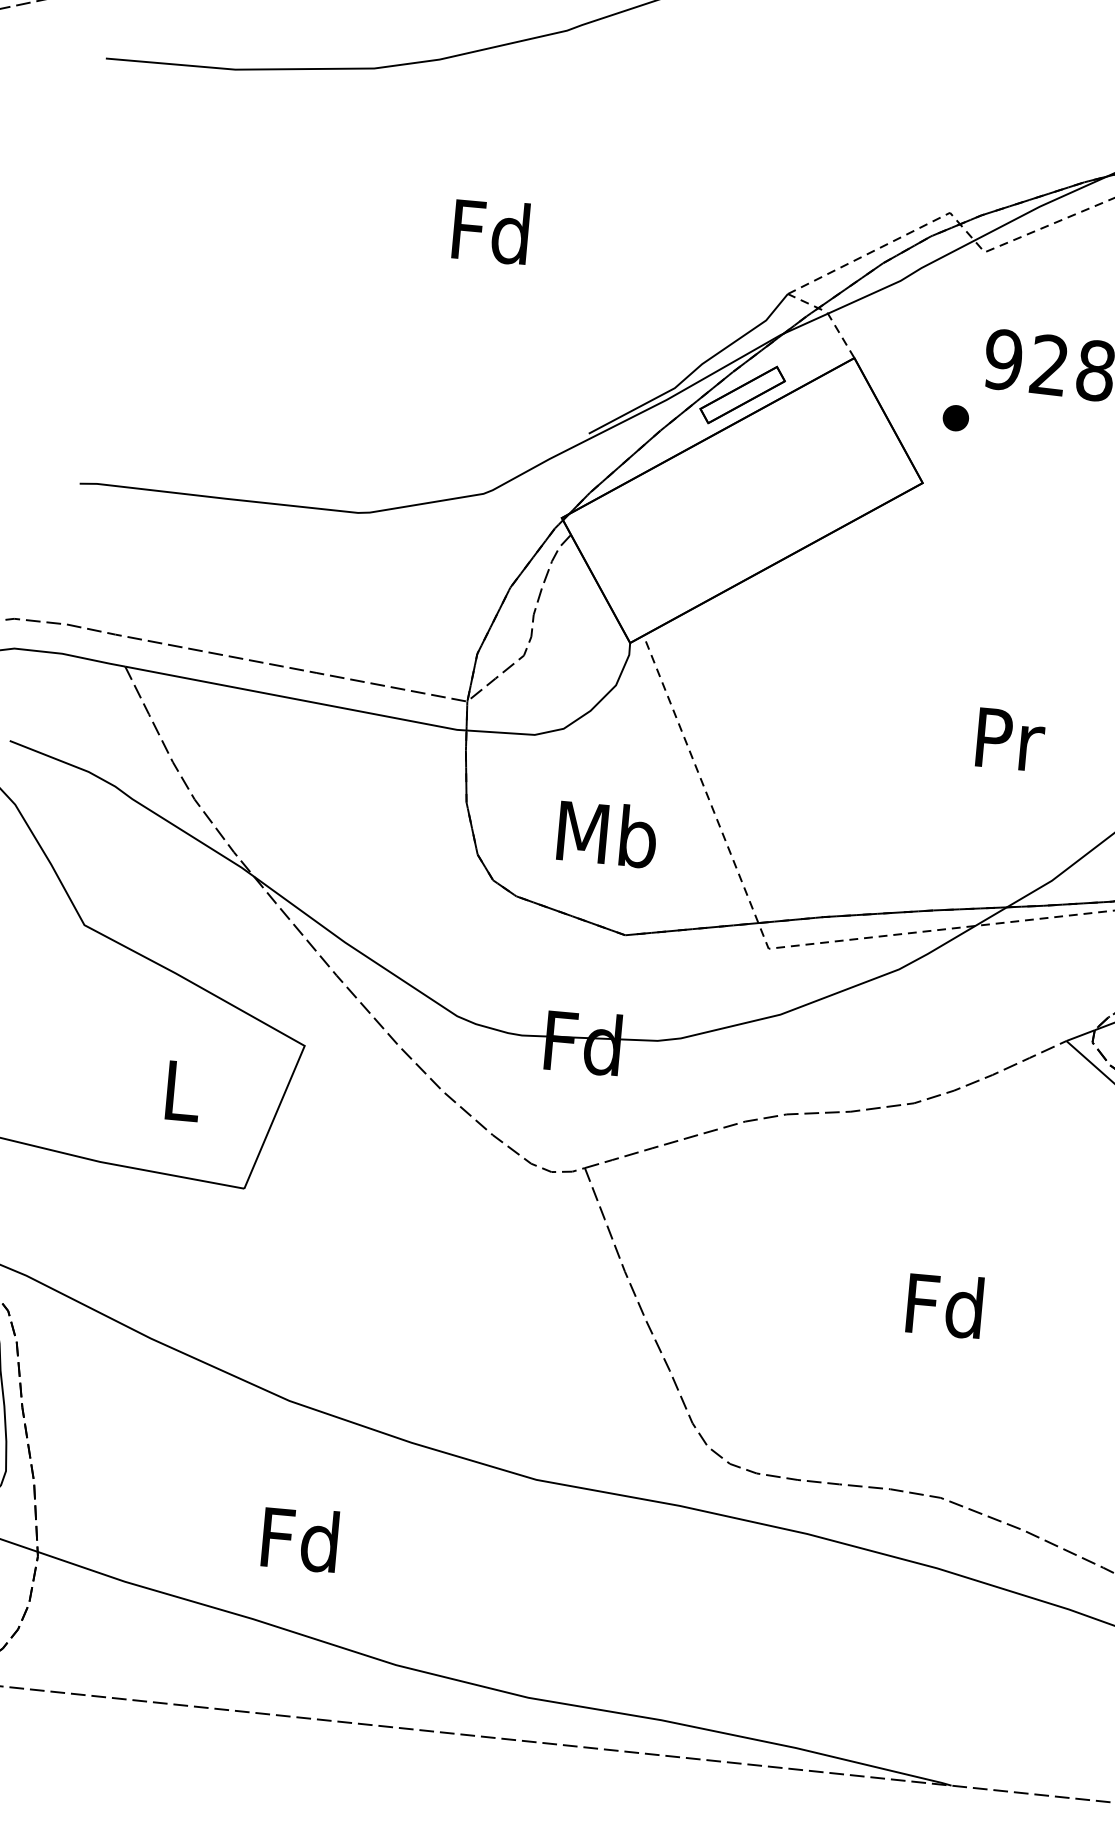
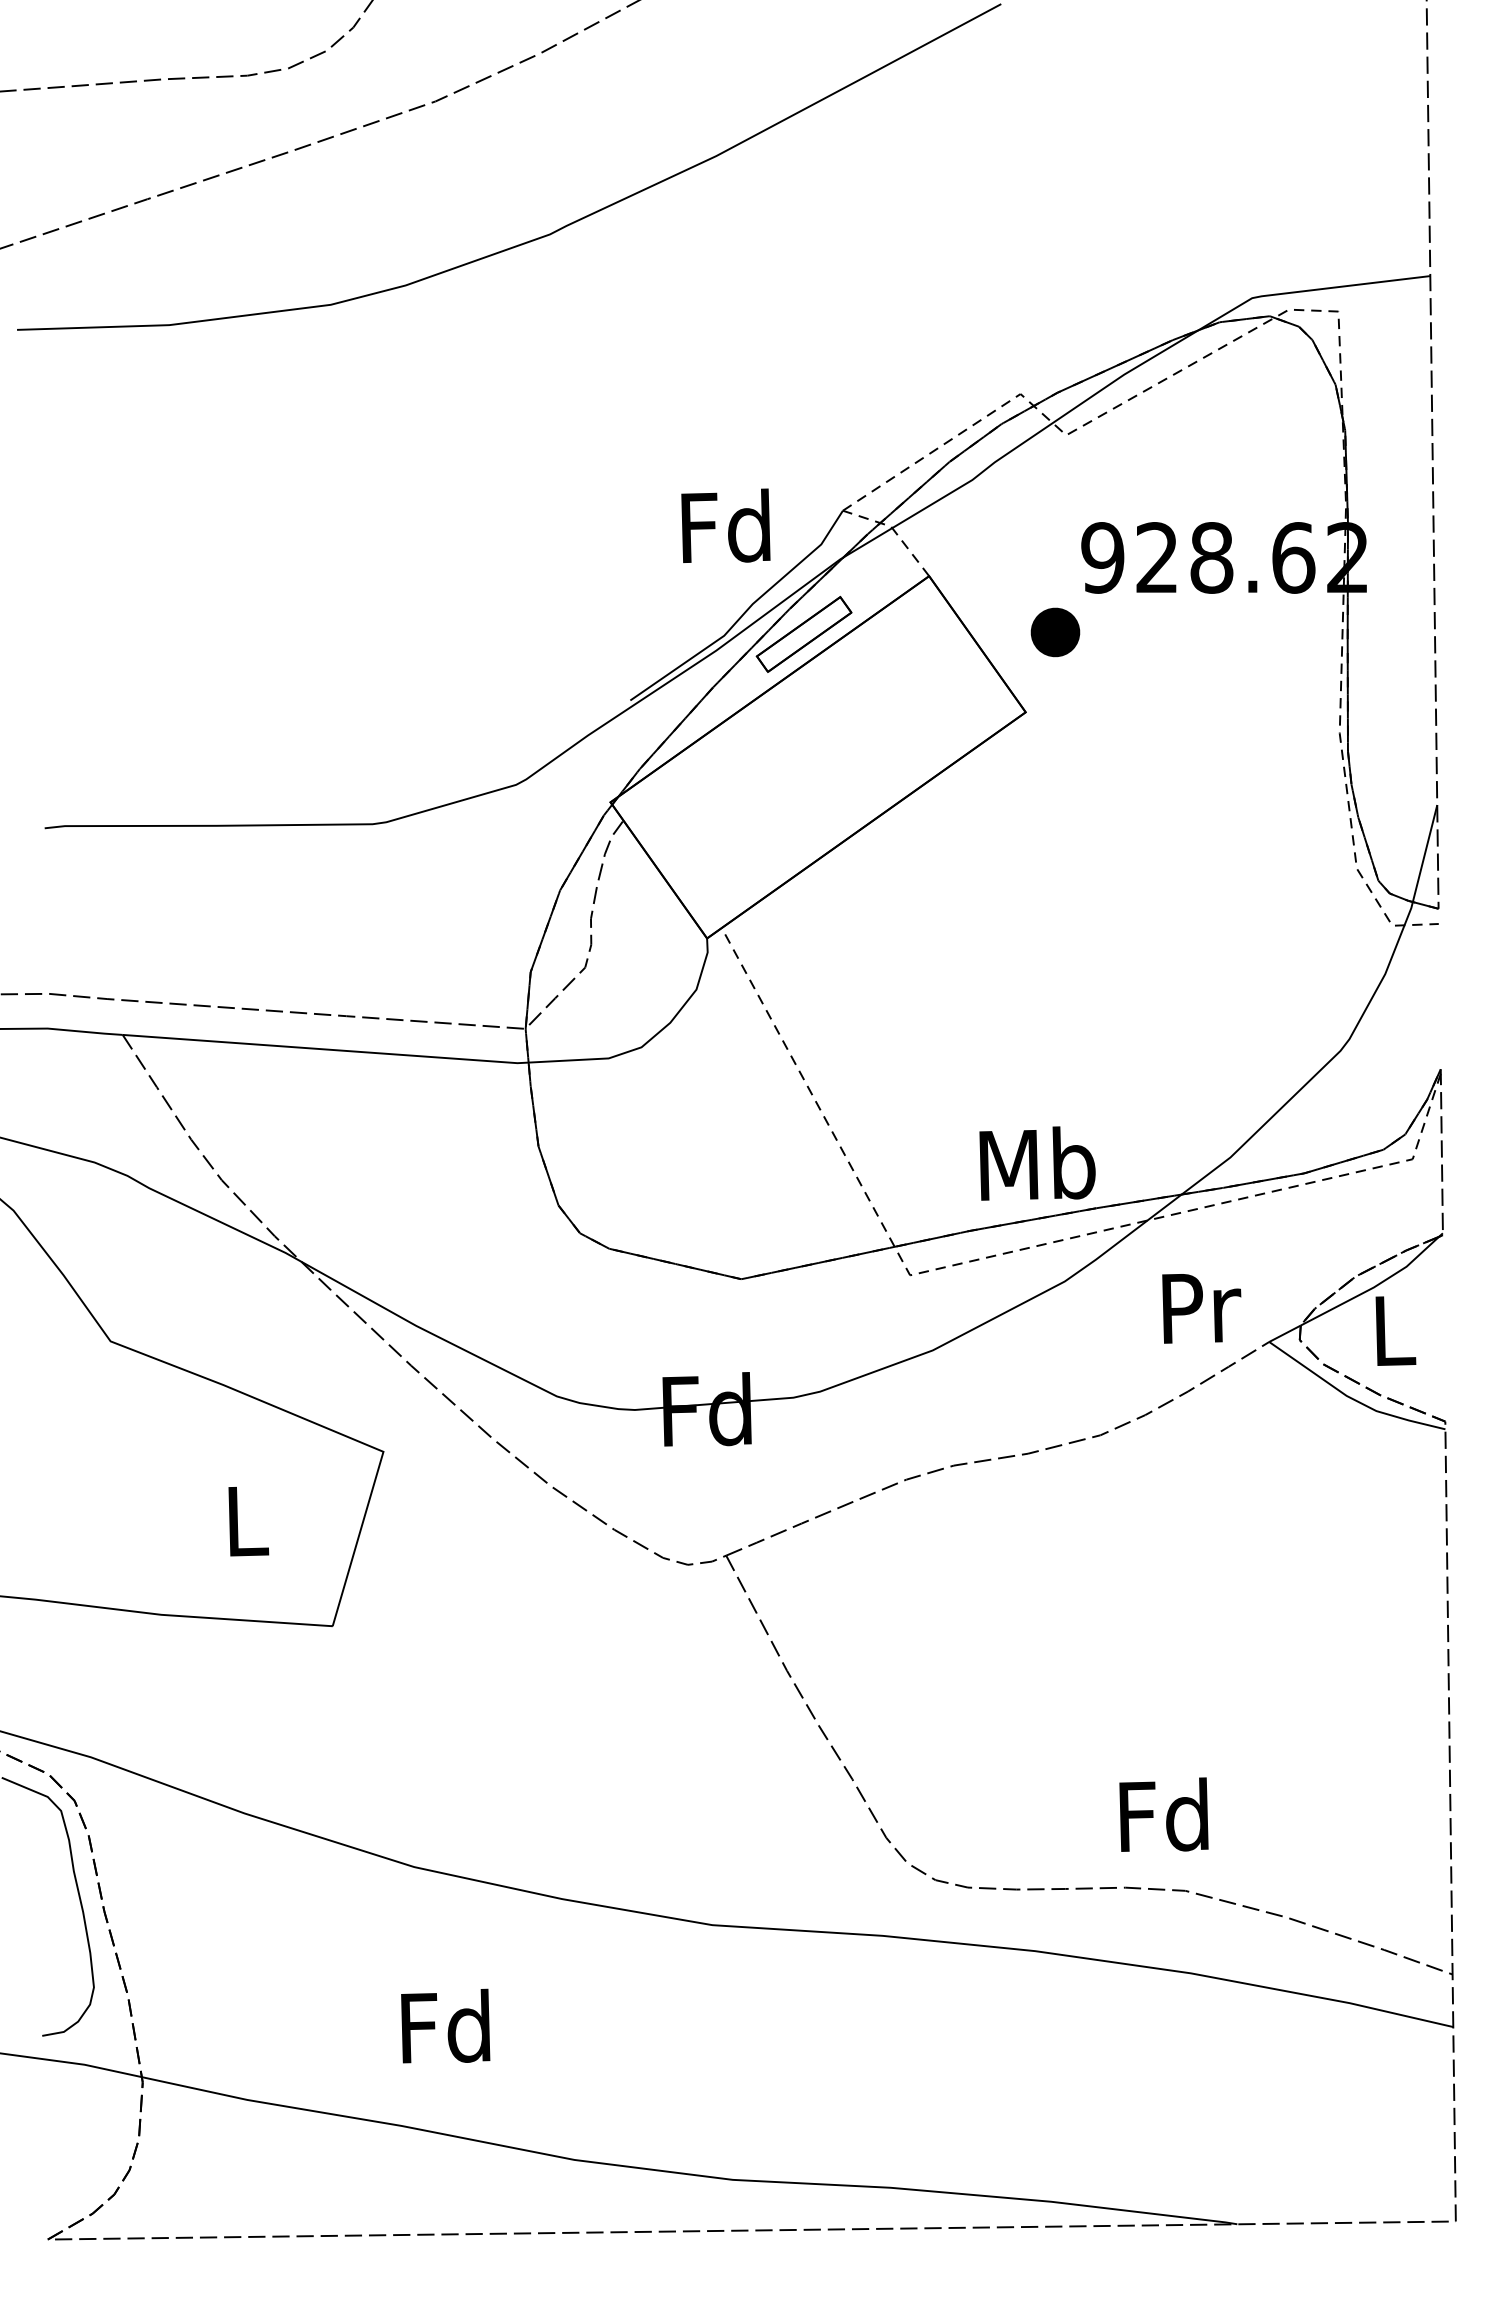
text: (490, 230) -> (725, 525), moved
part: (956, 417) -> (1055, 631), size x1.6
text: (1010, 740) -> (1201, 1308), moved
text: (607, 833) -> (1037, 1163), moved
text: (944, 1304) -> (1163, 1814), moved

